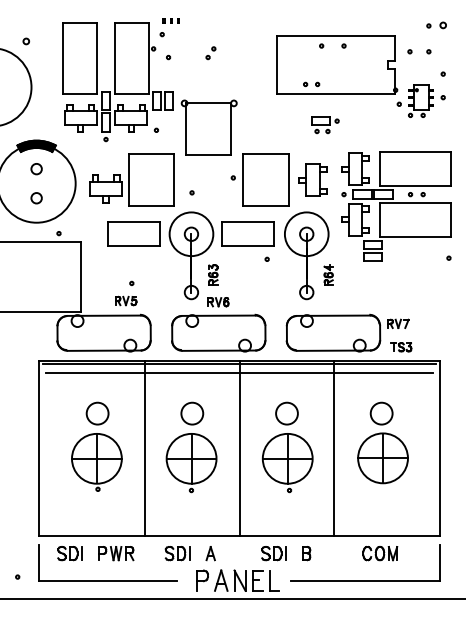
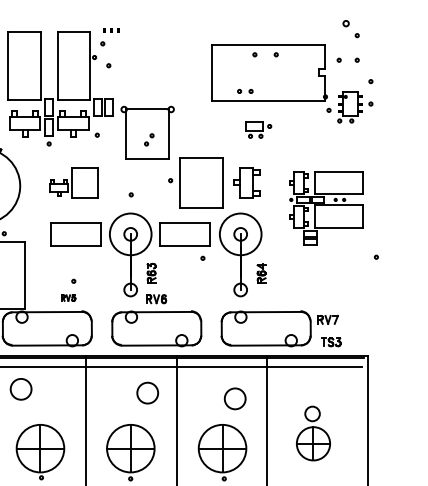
circle: (442, 25) -> (345, 23), moved
part: (210, 53) -> (148, 140), moved
part: (131, 179) -> (73, 182), size x0.6
part: (396, 206) -> (326, 207), size x0.7
part: (126, 300) -> (68, 297), size x0.7
circle: (97, 413) -> (21, 389), moved
circle: (192, 413) -> (147, 393), moved
circle: (286, 413) -> (234, 398), moved
part: (382, 442) -> (312, 433), size x0.7

